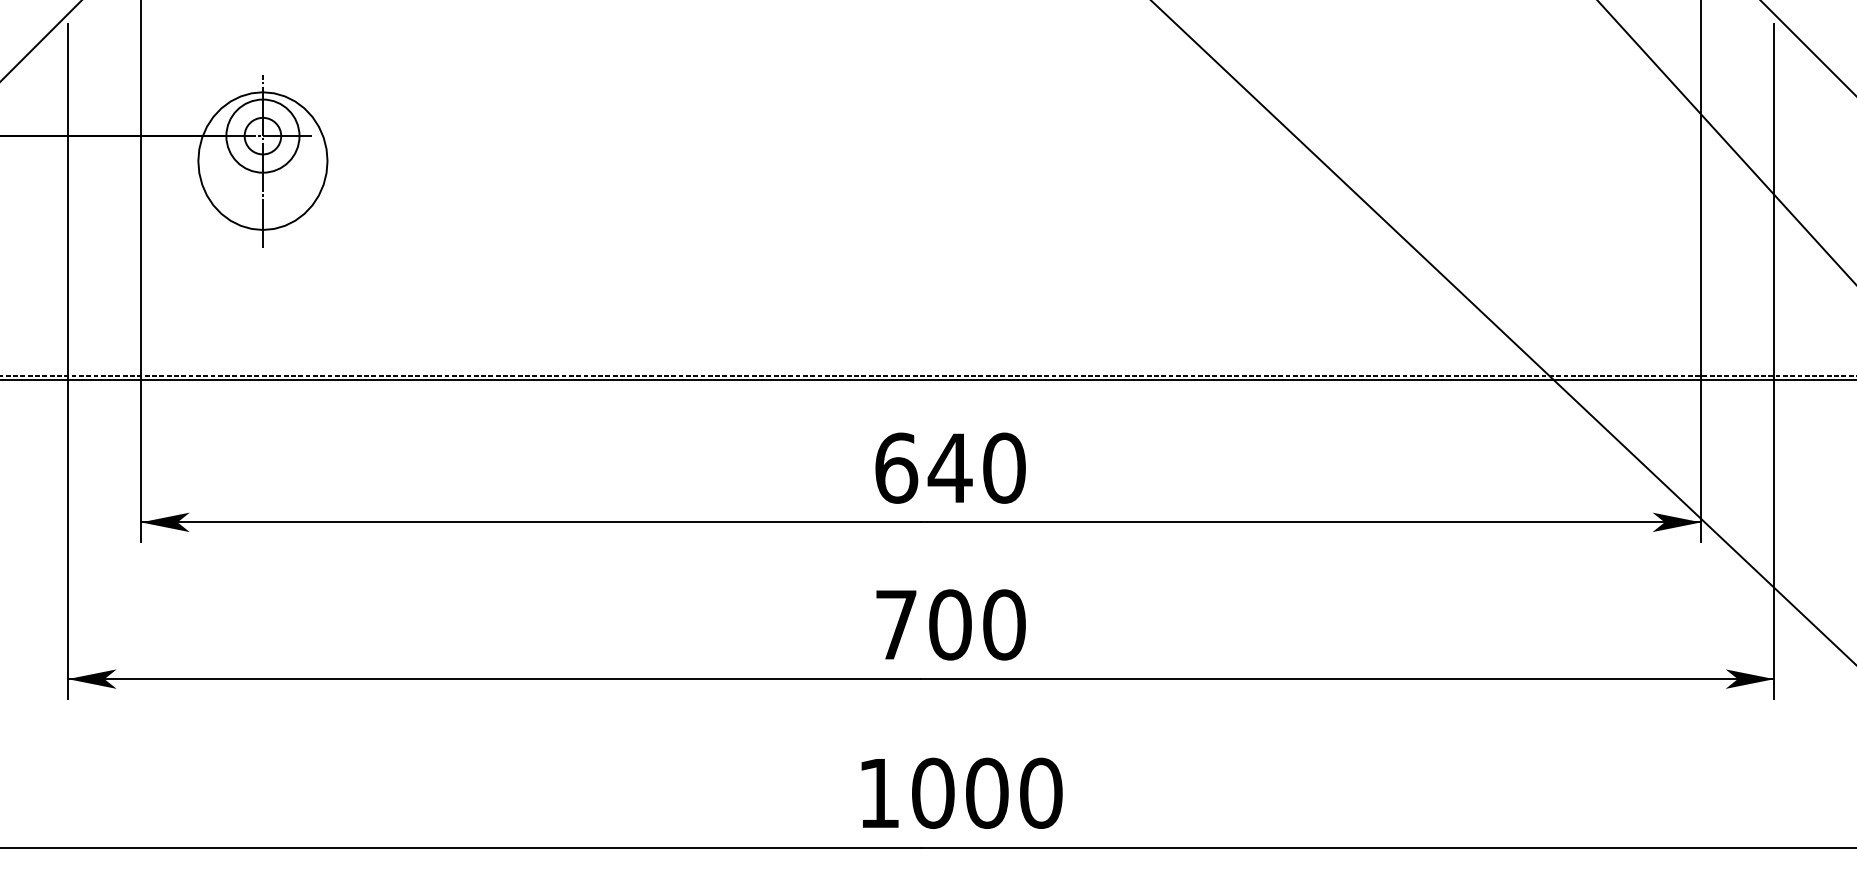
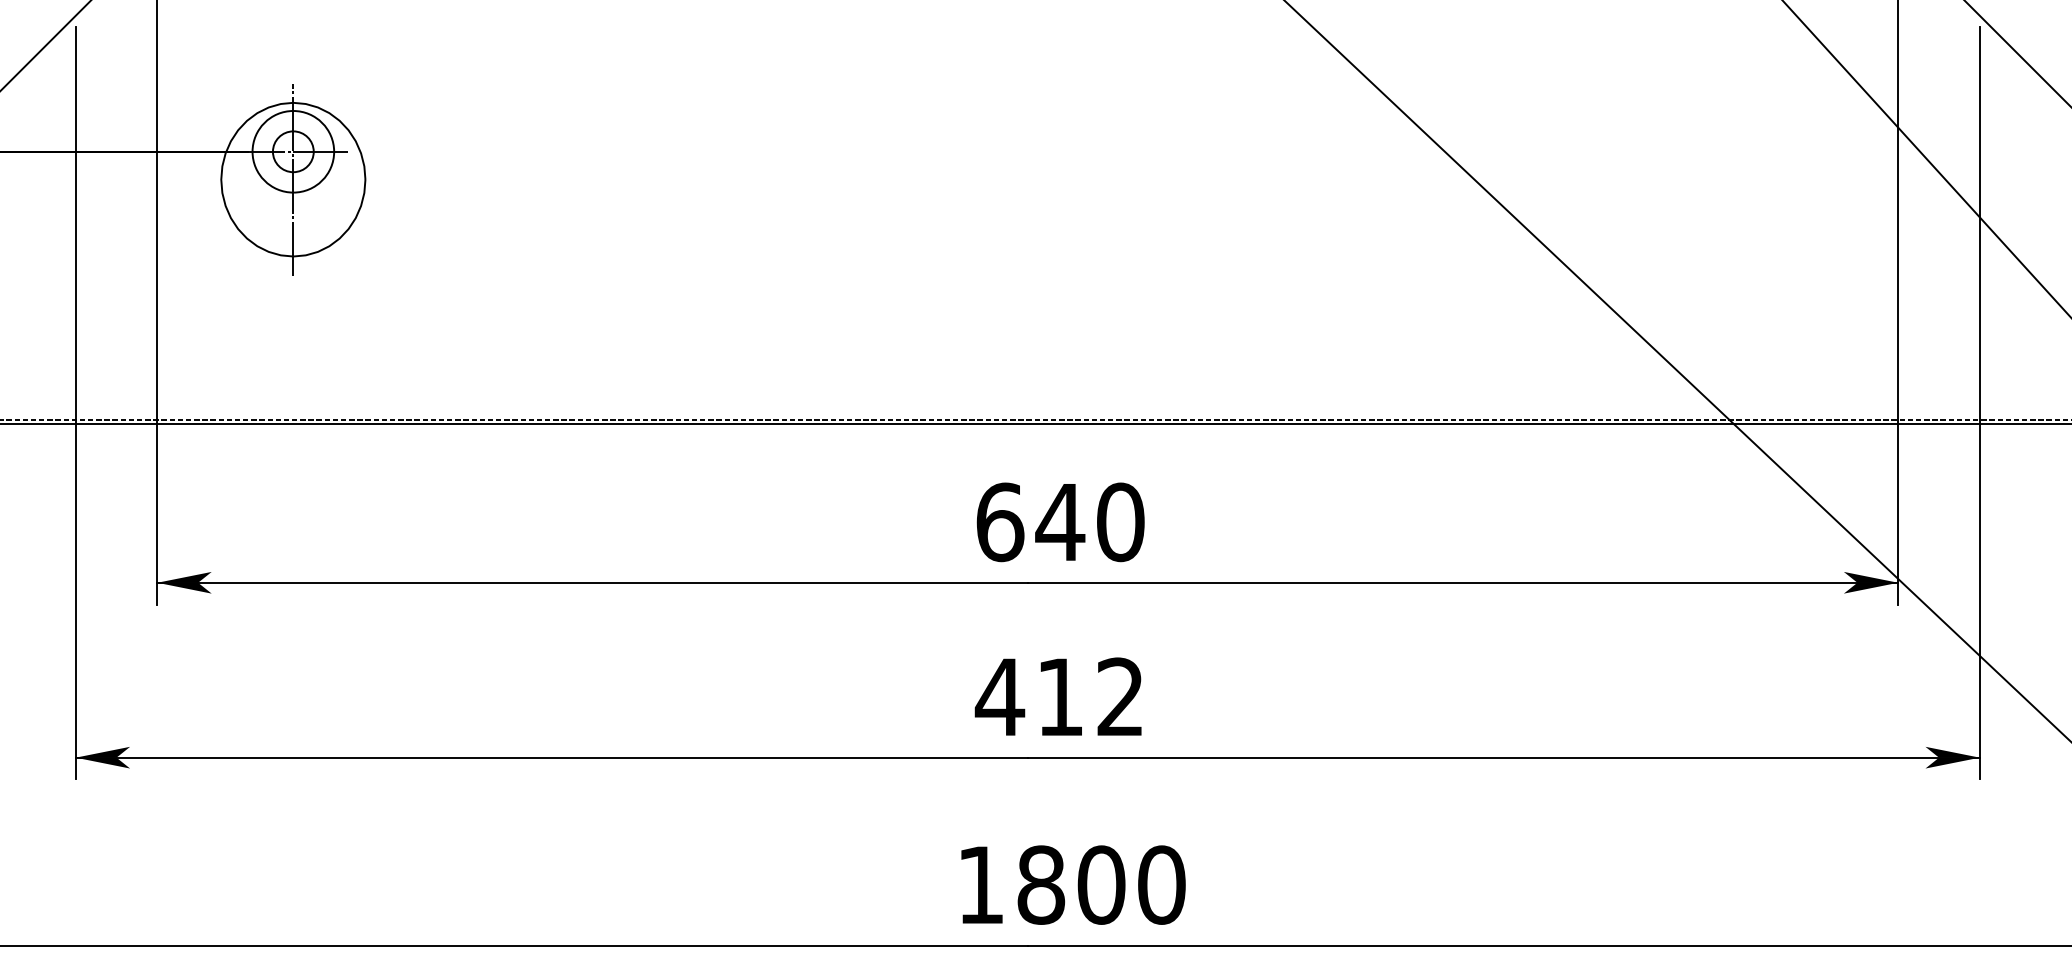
text: (949, 624) -> (1059, 696), 700 -> 412
text: (933, 792) -> (1041, 884), 1000 -> 1800

